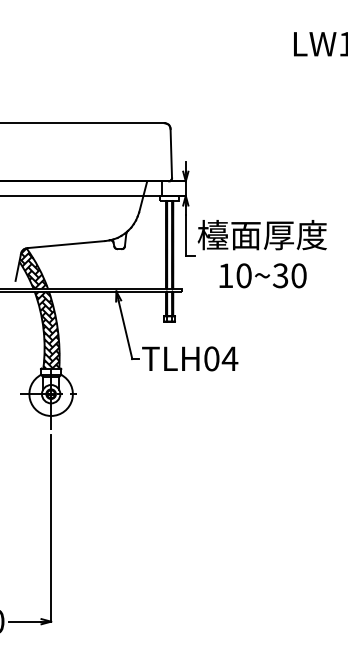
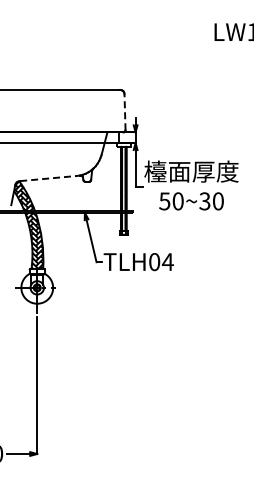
line: (171, 152) -> (125, 111), solid -> dashed
line: (66, 244) -> (48, 178), solid -> dashed
text: (225, 275) -> (164, 201), 10~30 -> 50~30

